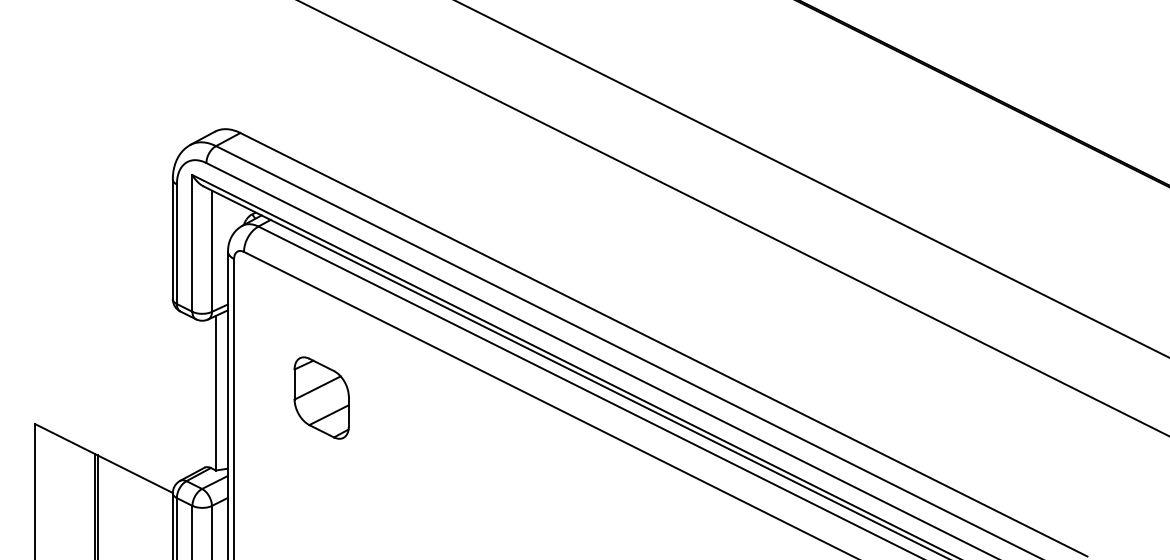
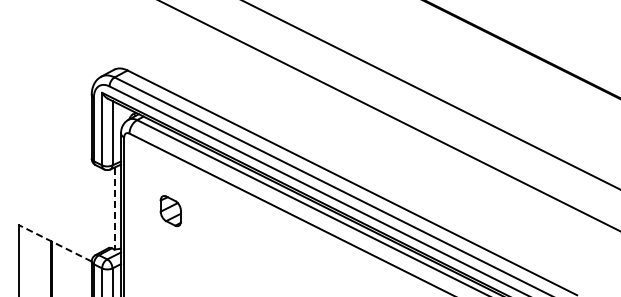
line: (215, 394) -> (114, 209), solid -> dashed
part: (321, 396) -> (170, 210), size x0.7
line: (104, 458) -> (55, 243), solid -> dashed

